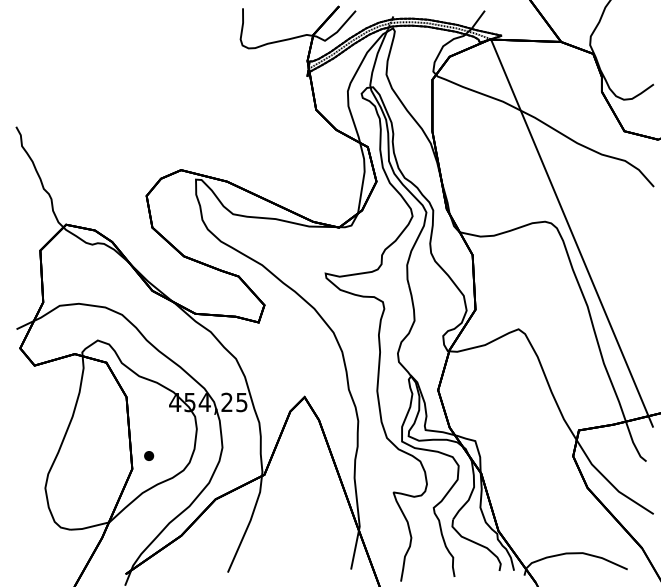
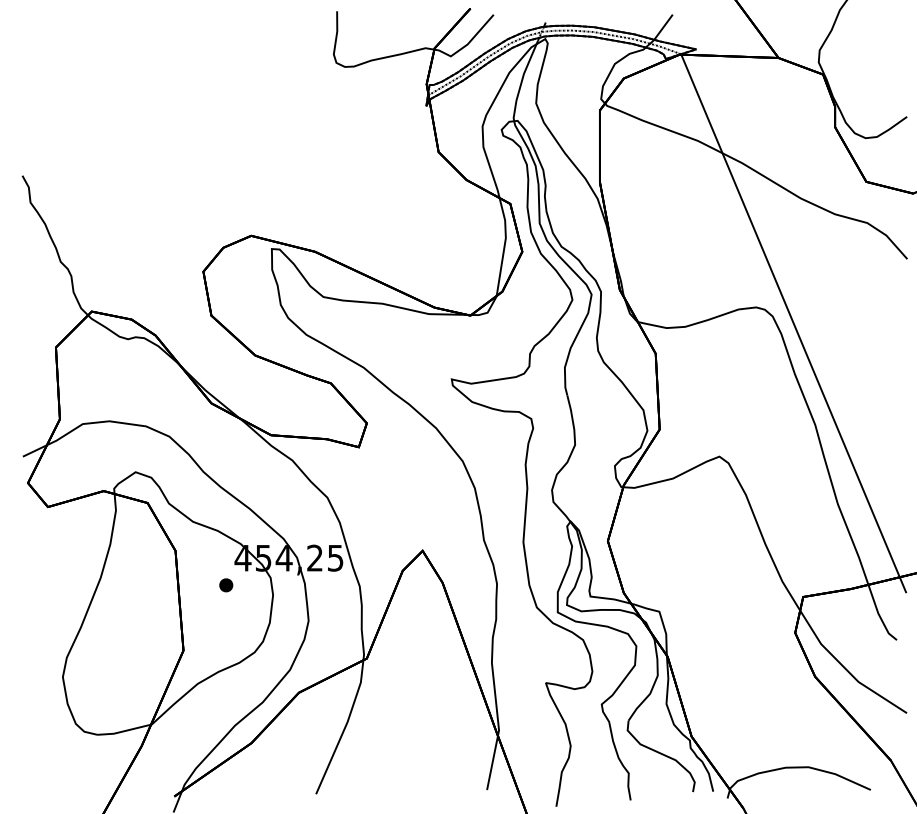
part: (149, 455) -> (226, 584), moved

